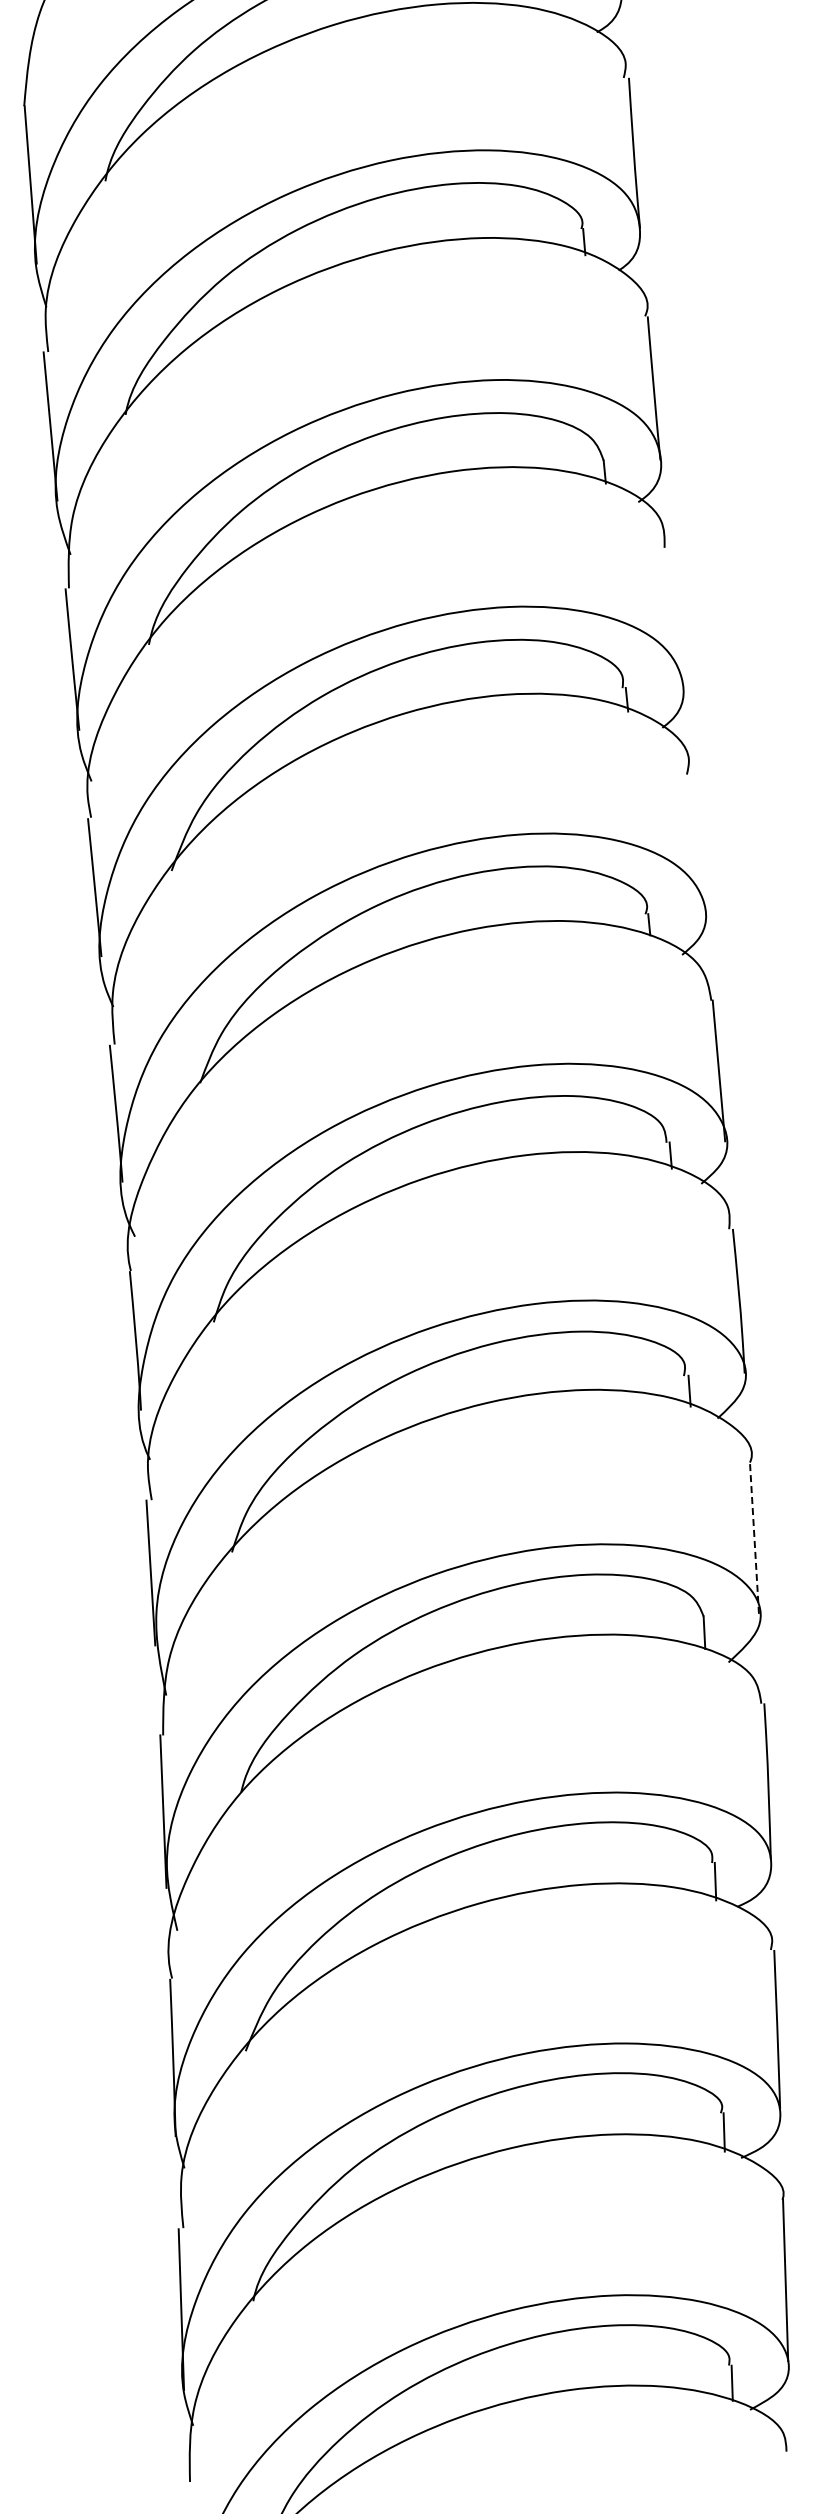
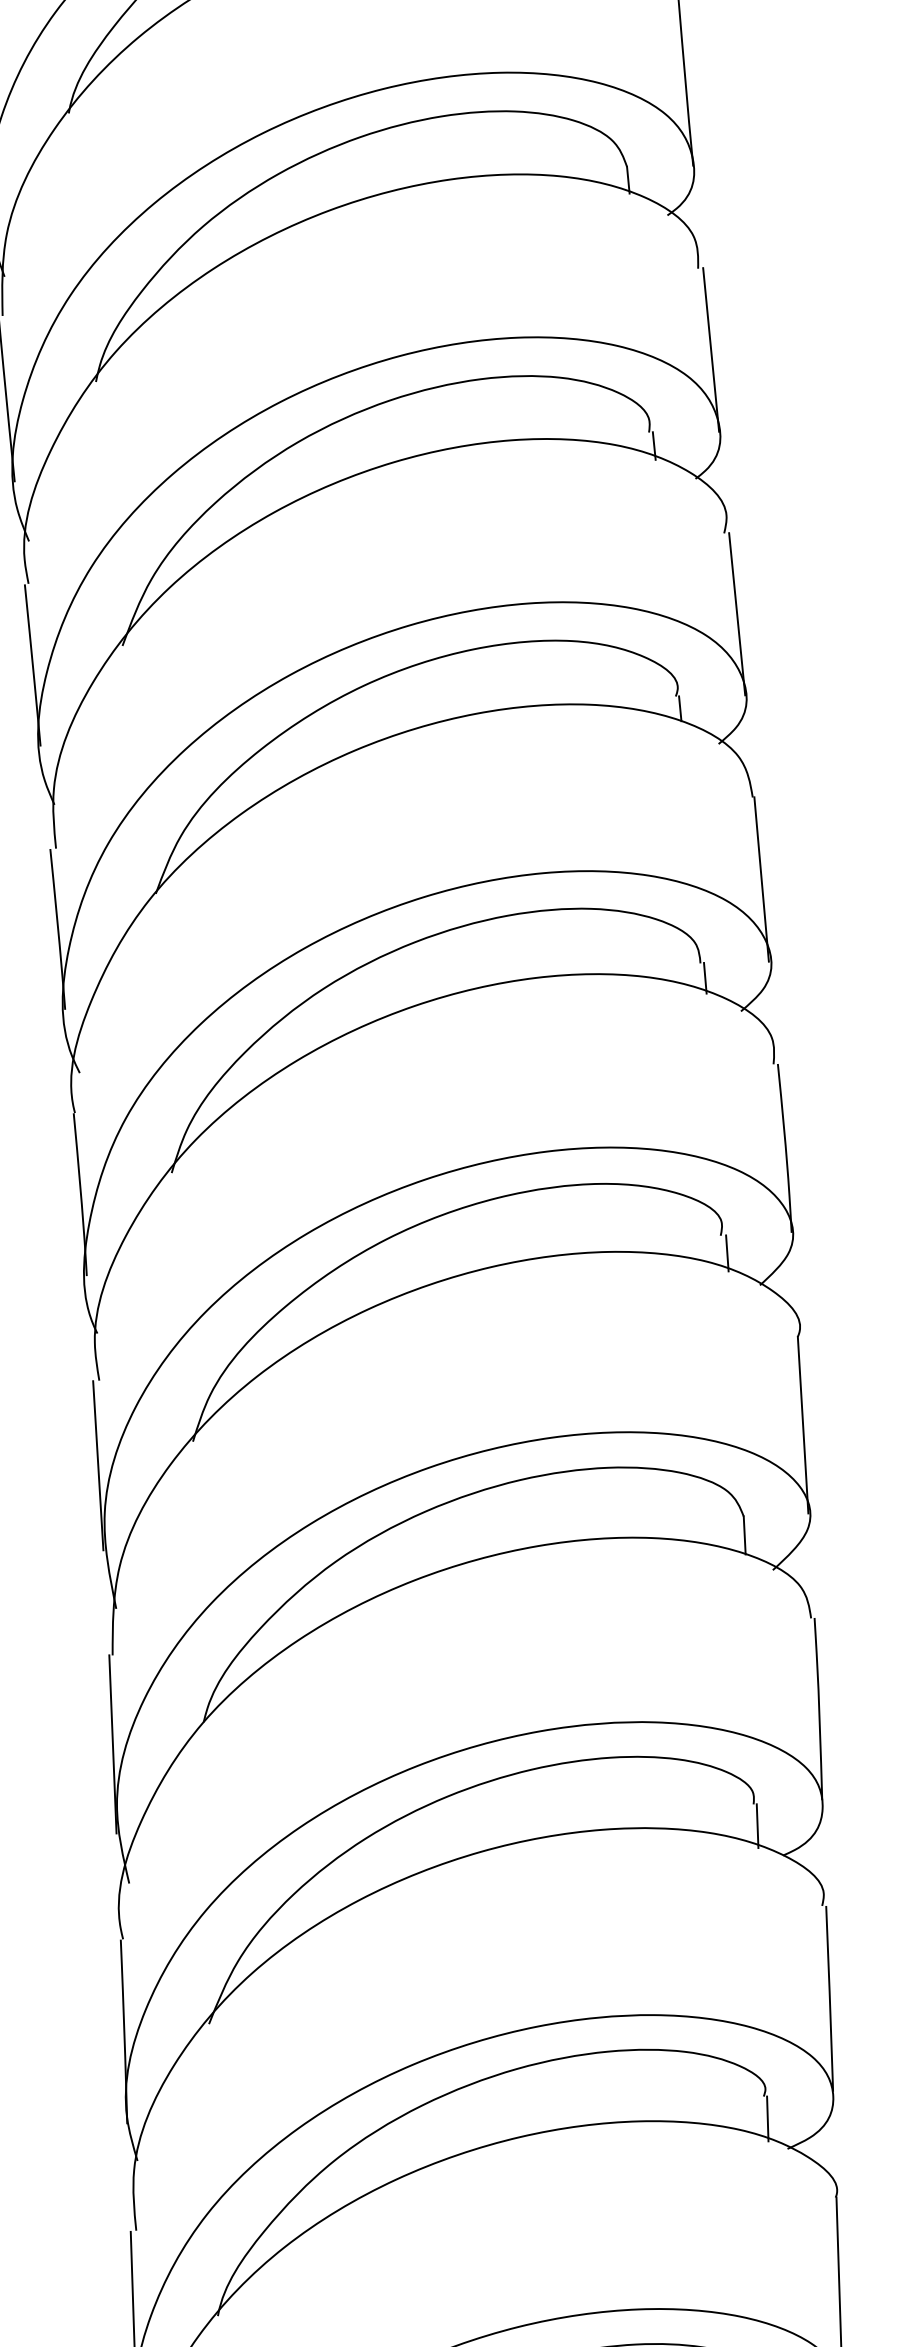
line: (675, 617) -> (710, 350), added
line: (697, 843) -> (736, 613), added
line: (754, 1538) -> (803, 1425), dashed -> solid

